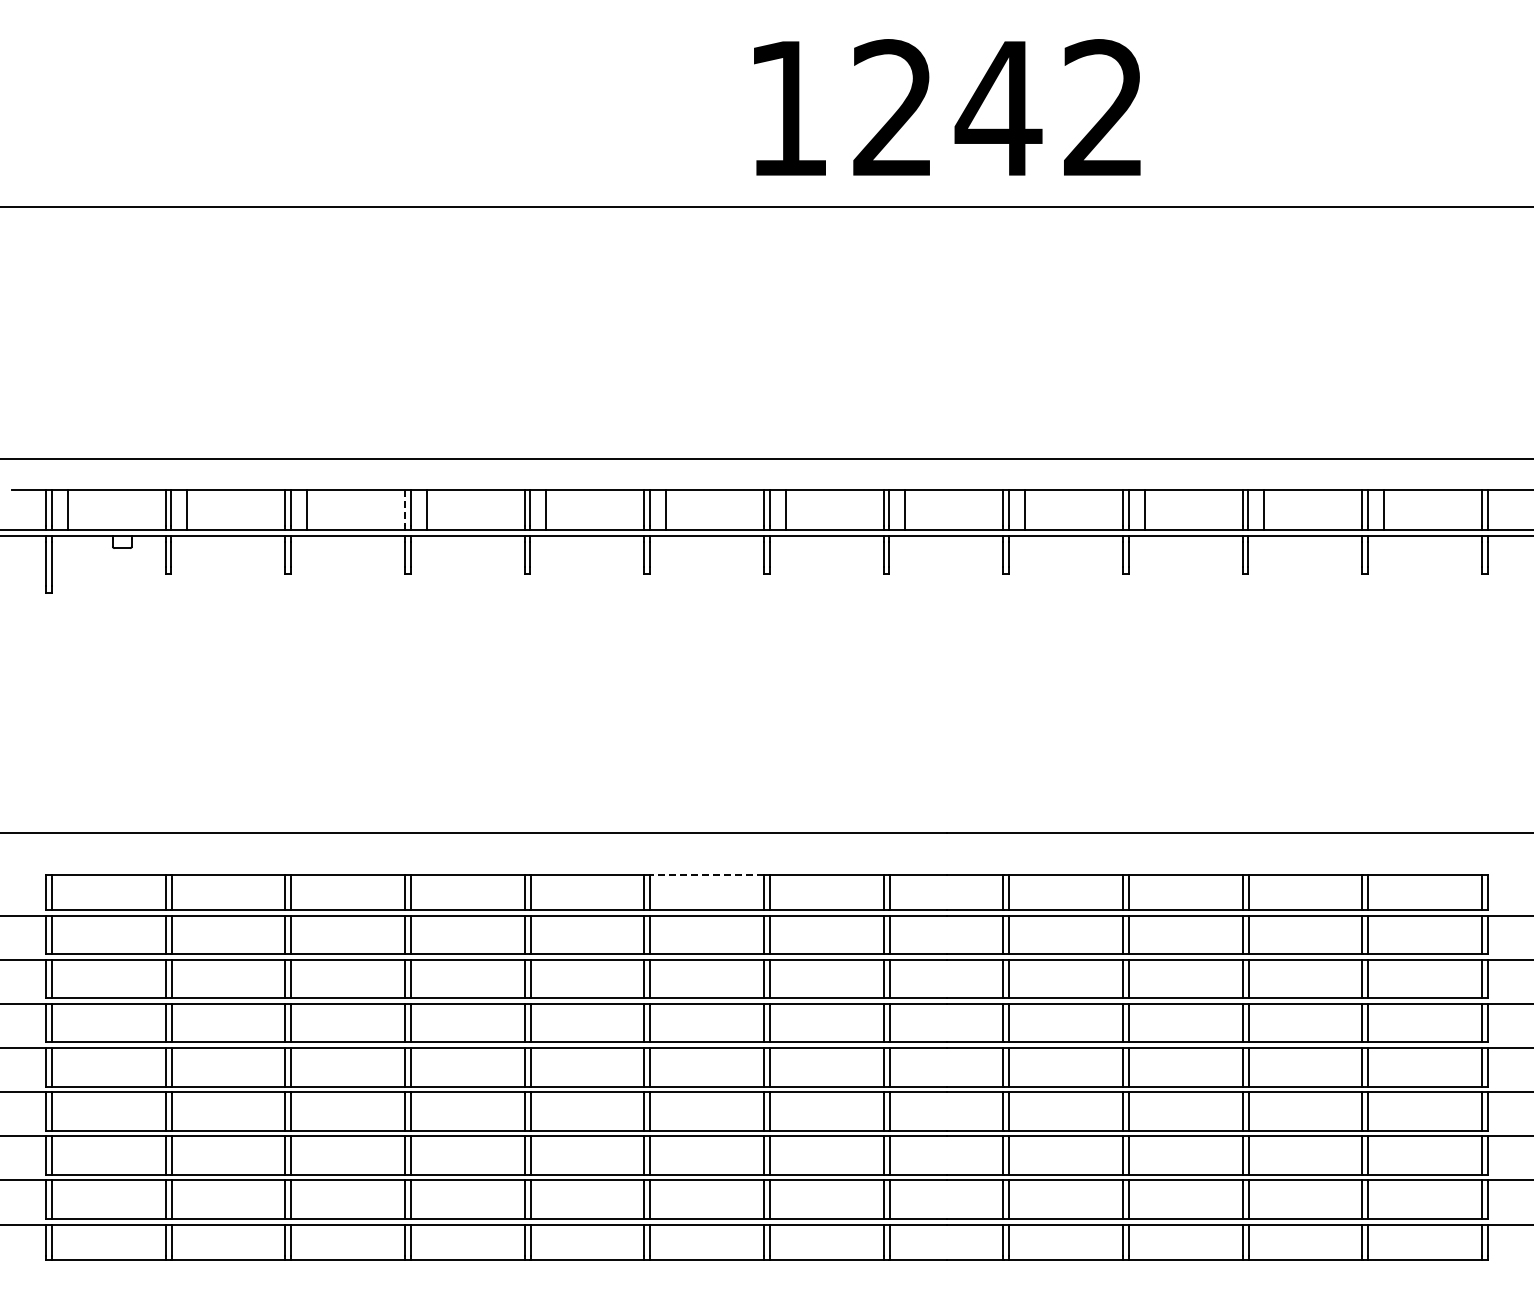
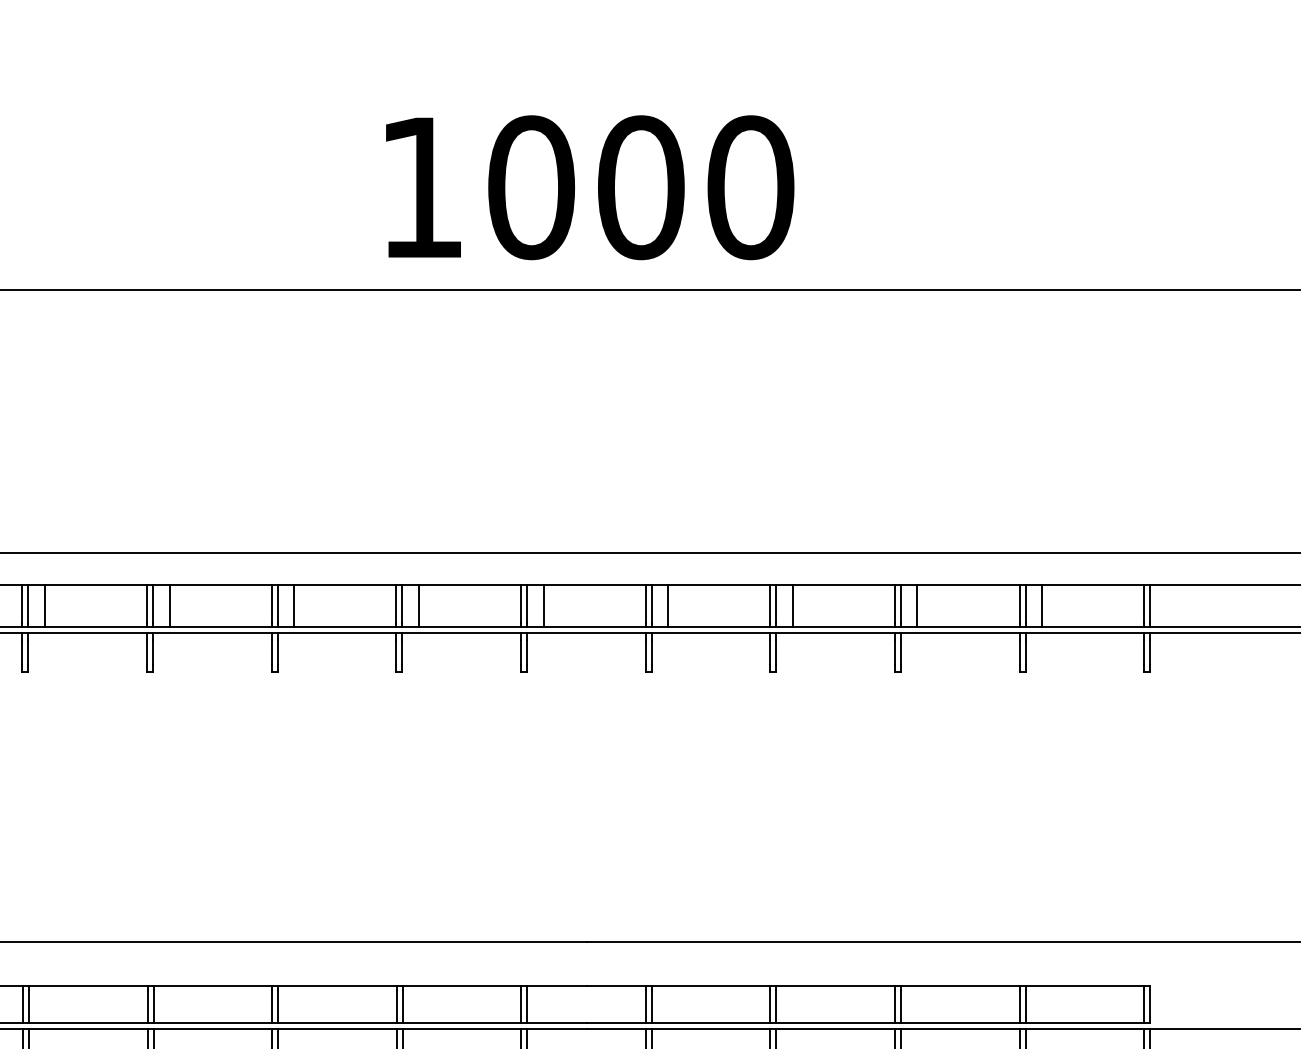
text: (999, 108) -> (641, 187), 1242 -> 1000
line: (404, 508) -> (22, 604), dashed -> solid
line: (706, 874) -> (336, 985), dashed -> solid

